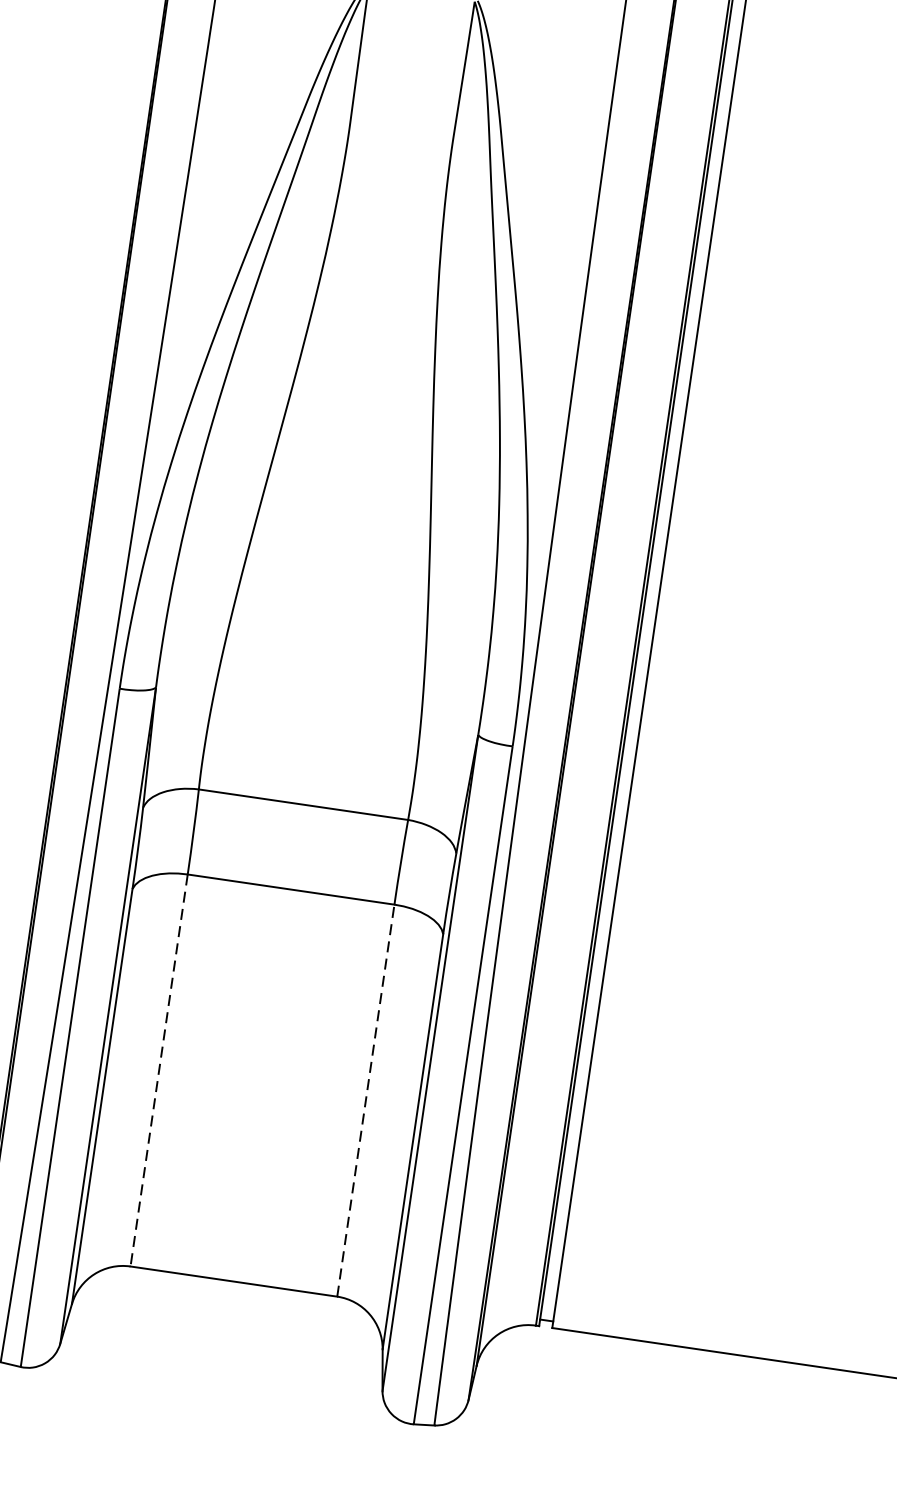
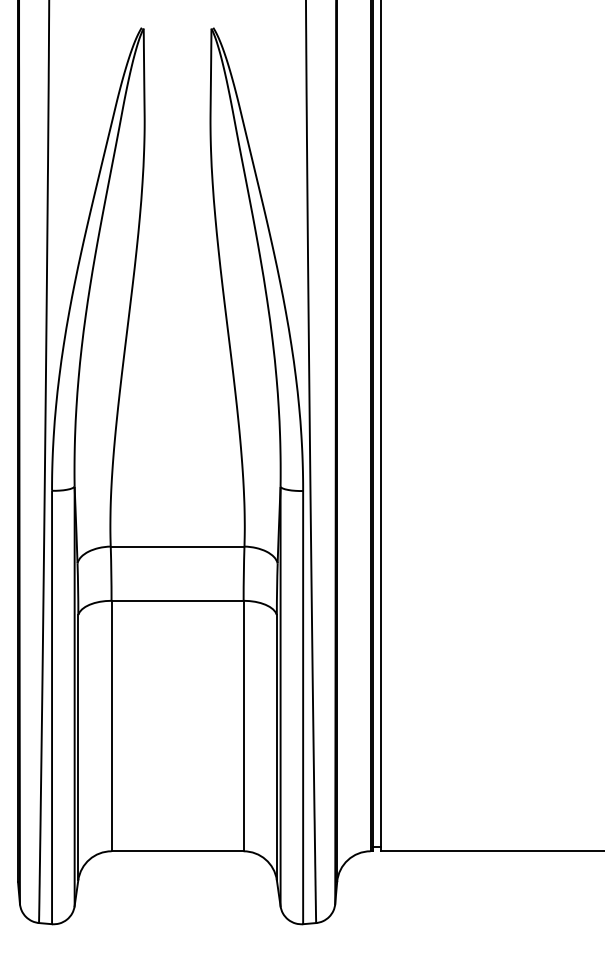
line: (158, 1071) -> (111, 726), dashed -> solid
line: (365, 1099) -> (243, 725), dashed -> solid

